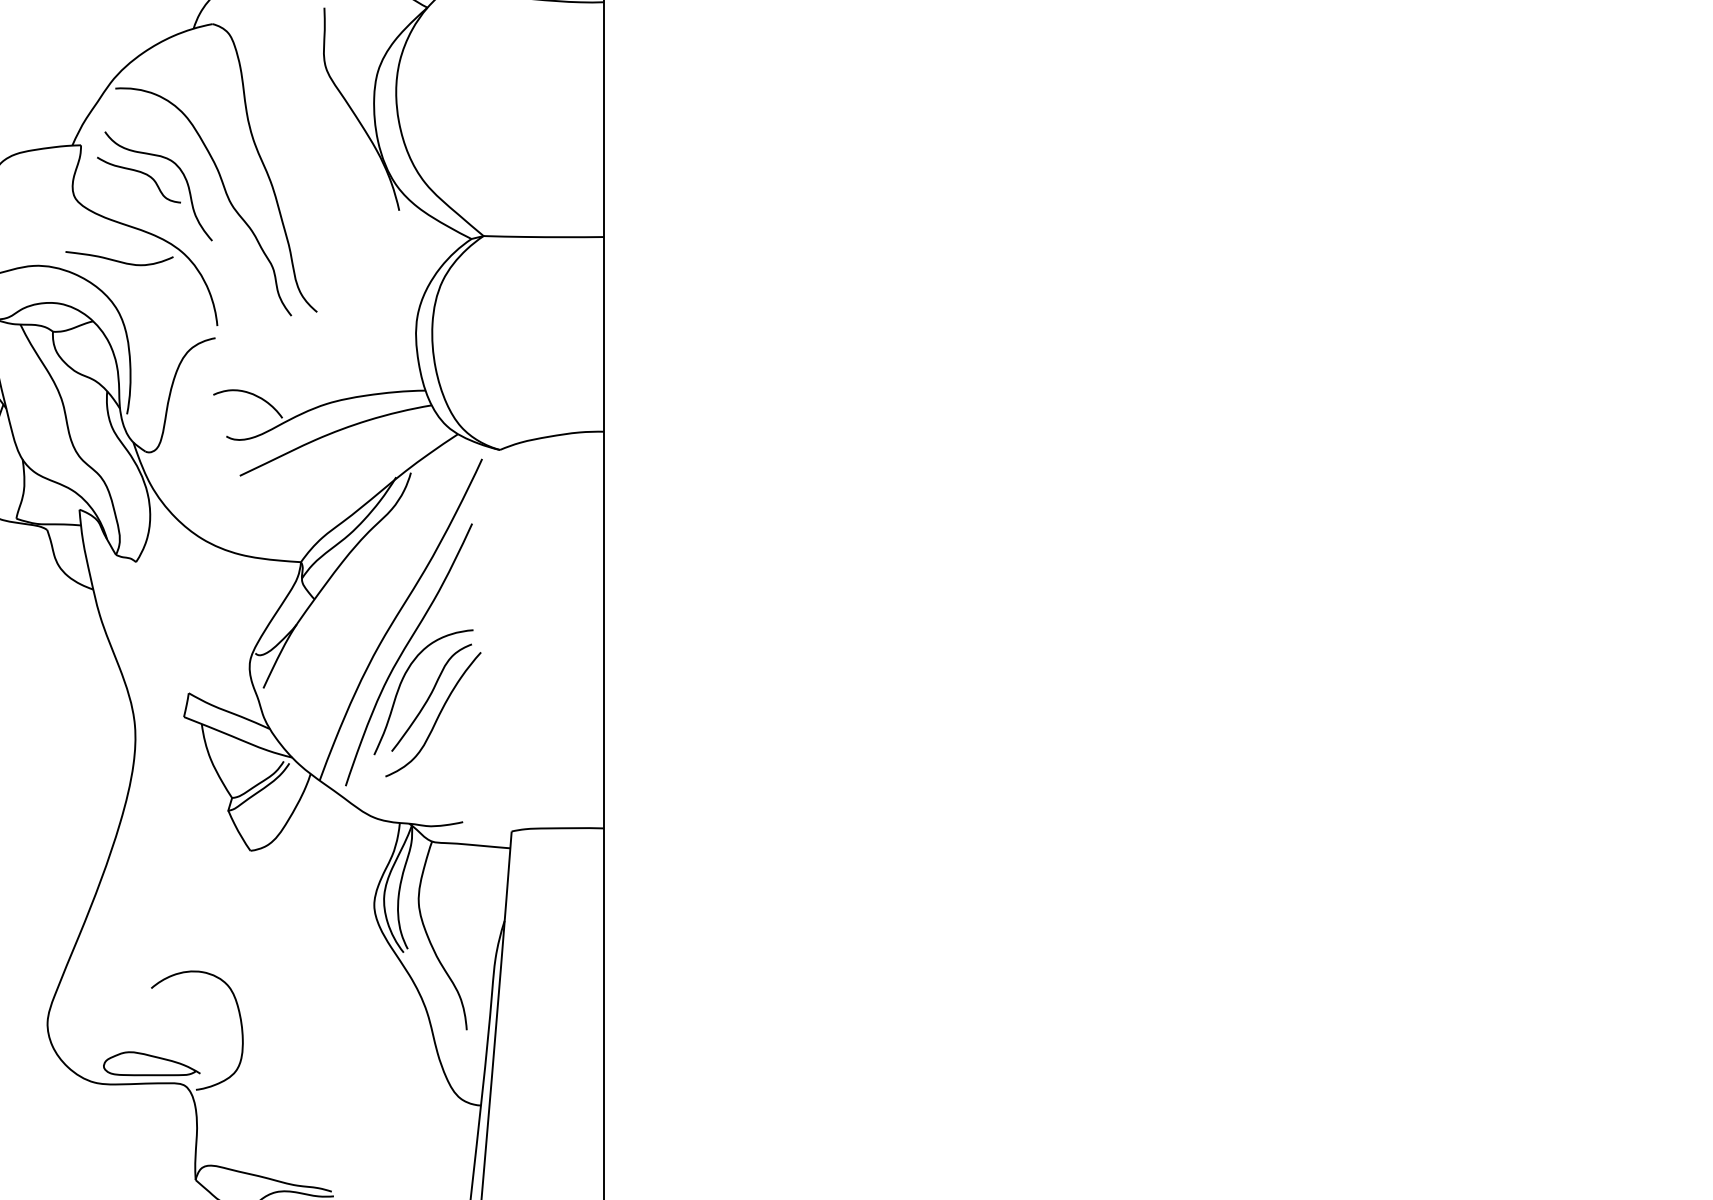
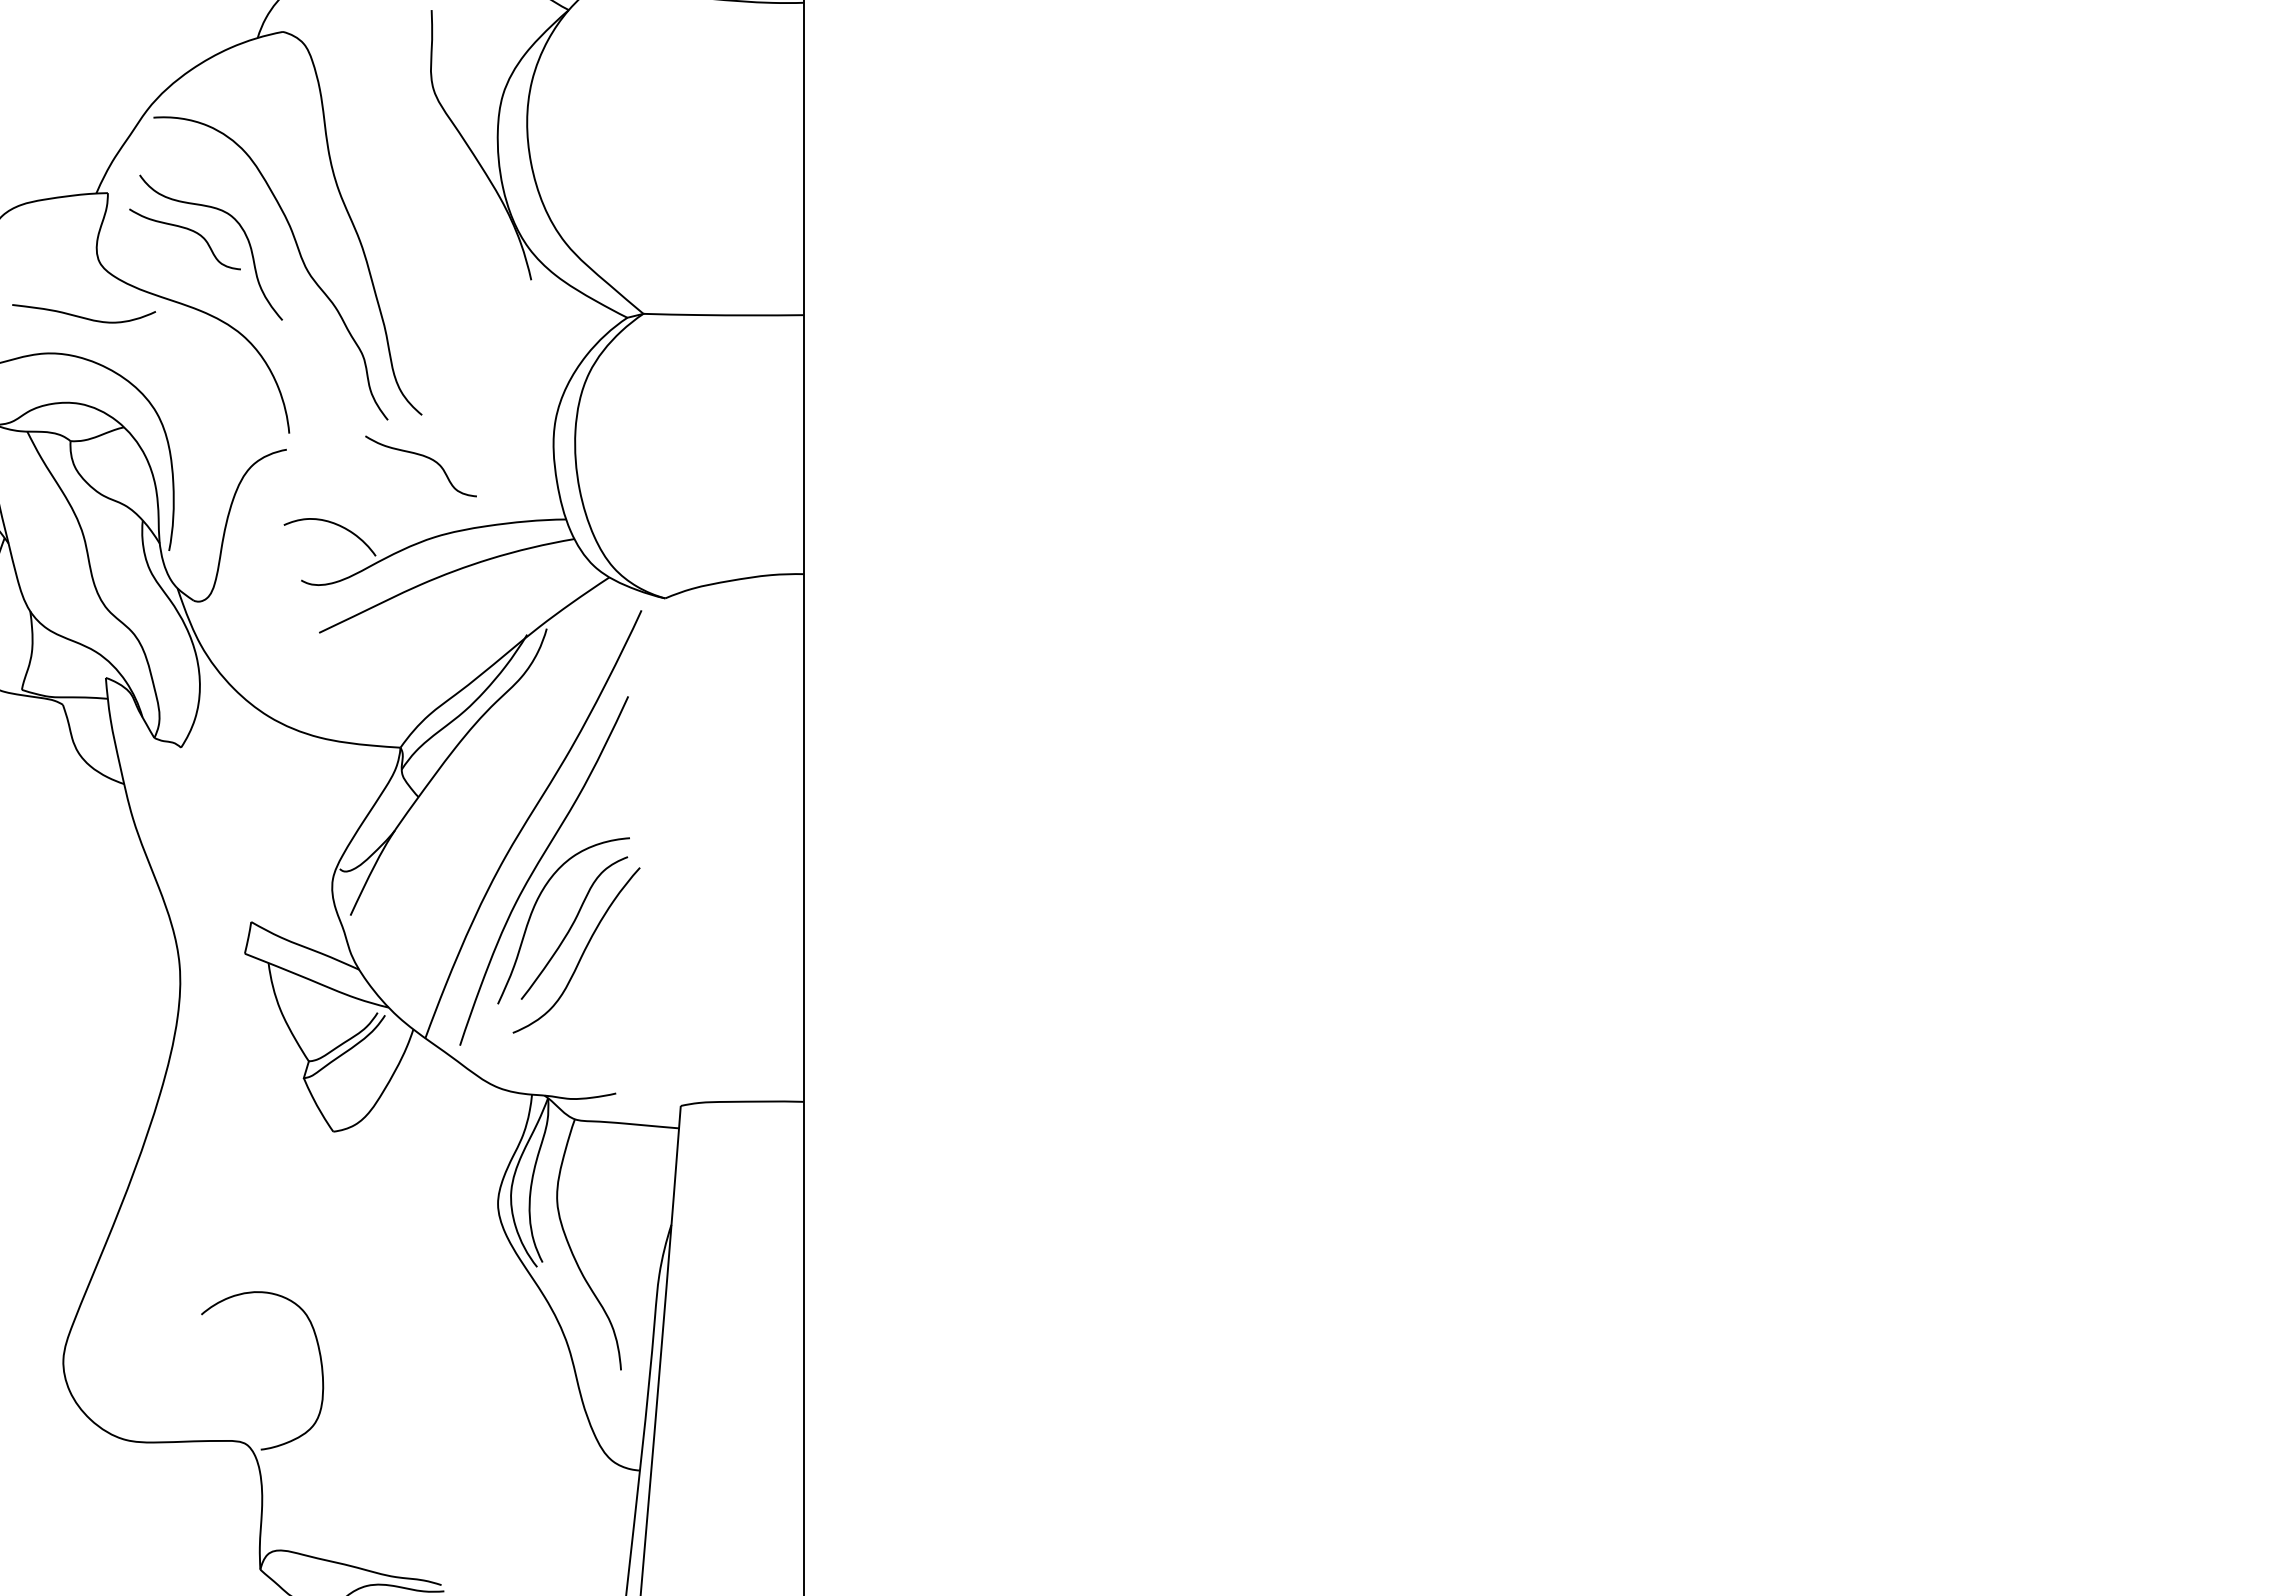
curve: (118, 260) -> (82, 316), moved
curve: (319, 344) -> (424, 457), added
curve: (153, 1057) -> (204, 1406), removed

